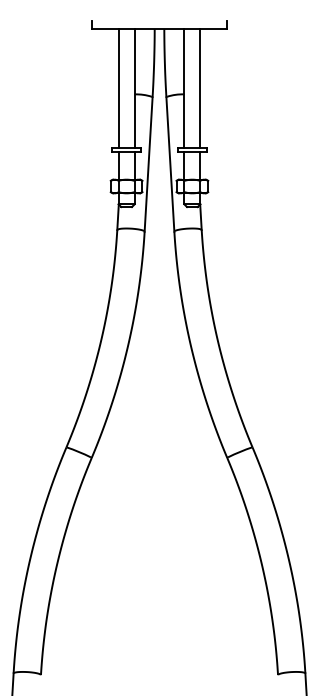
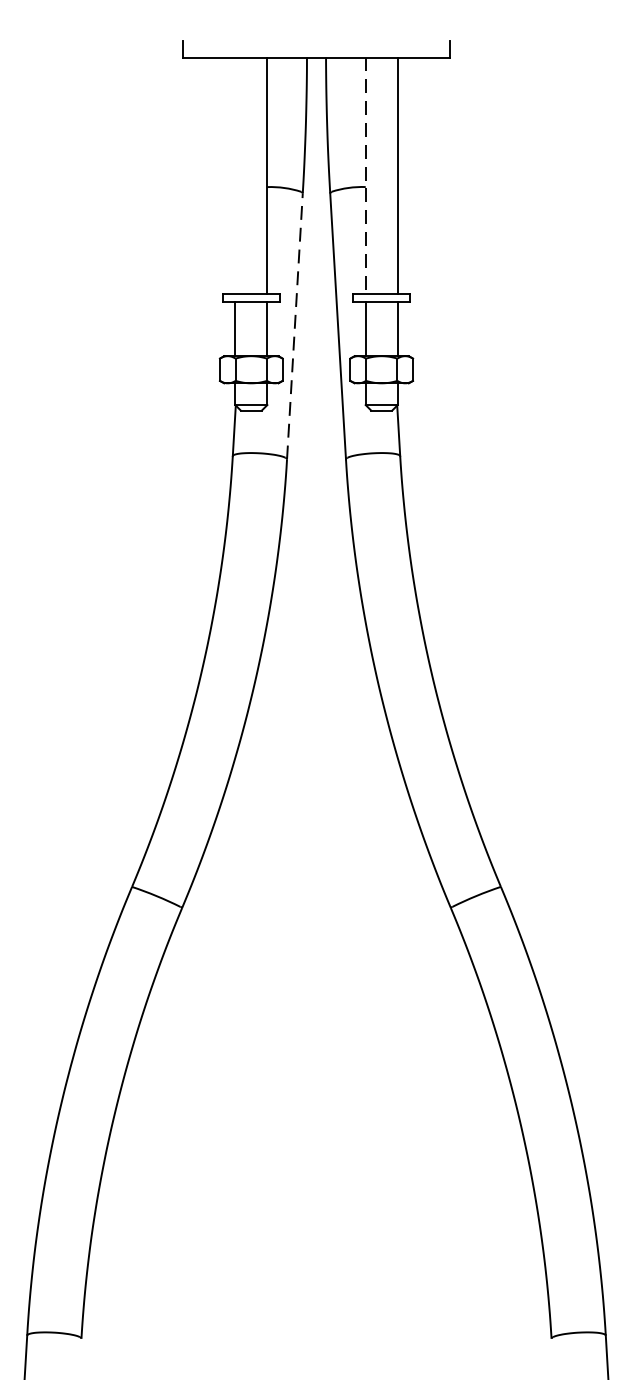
line: (118, 88) -> (235, 175), removed
line: (184, 88) -> (366, 175), solid -> dashed
line: (148, 164) -> (294, 326), solid -> dashed

